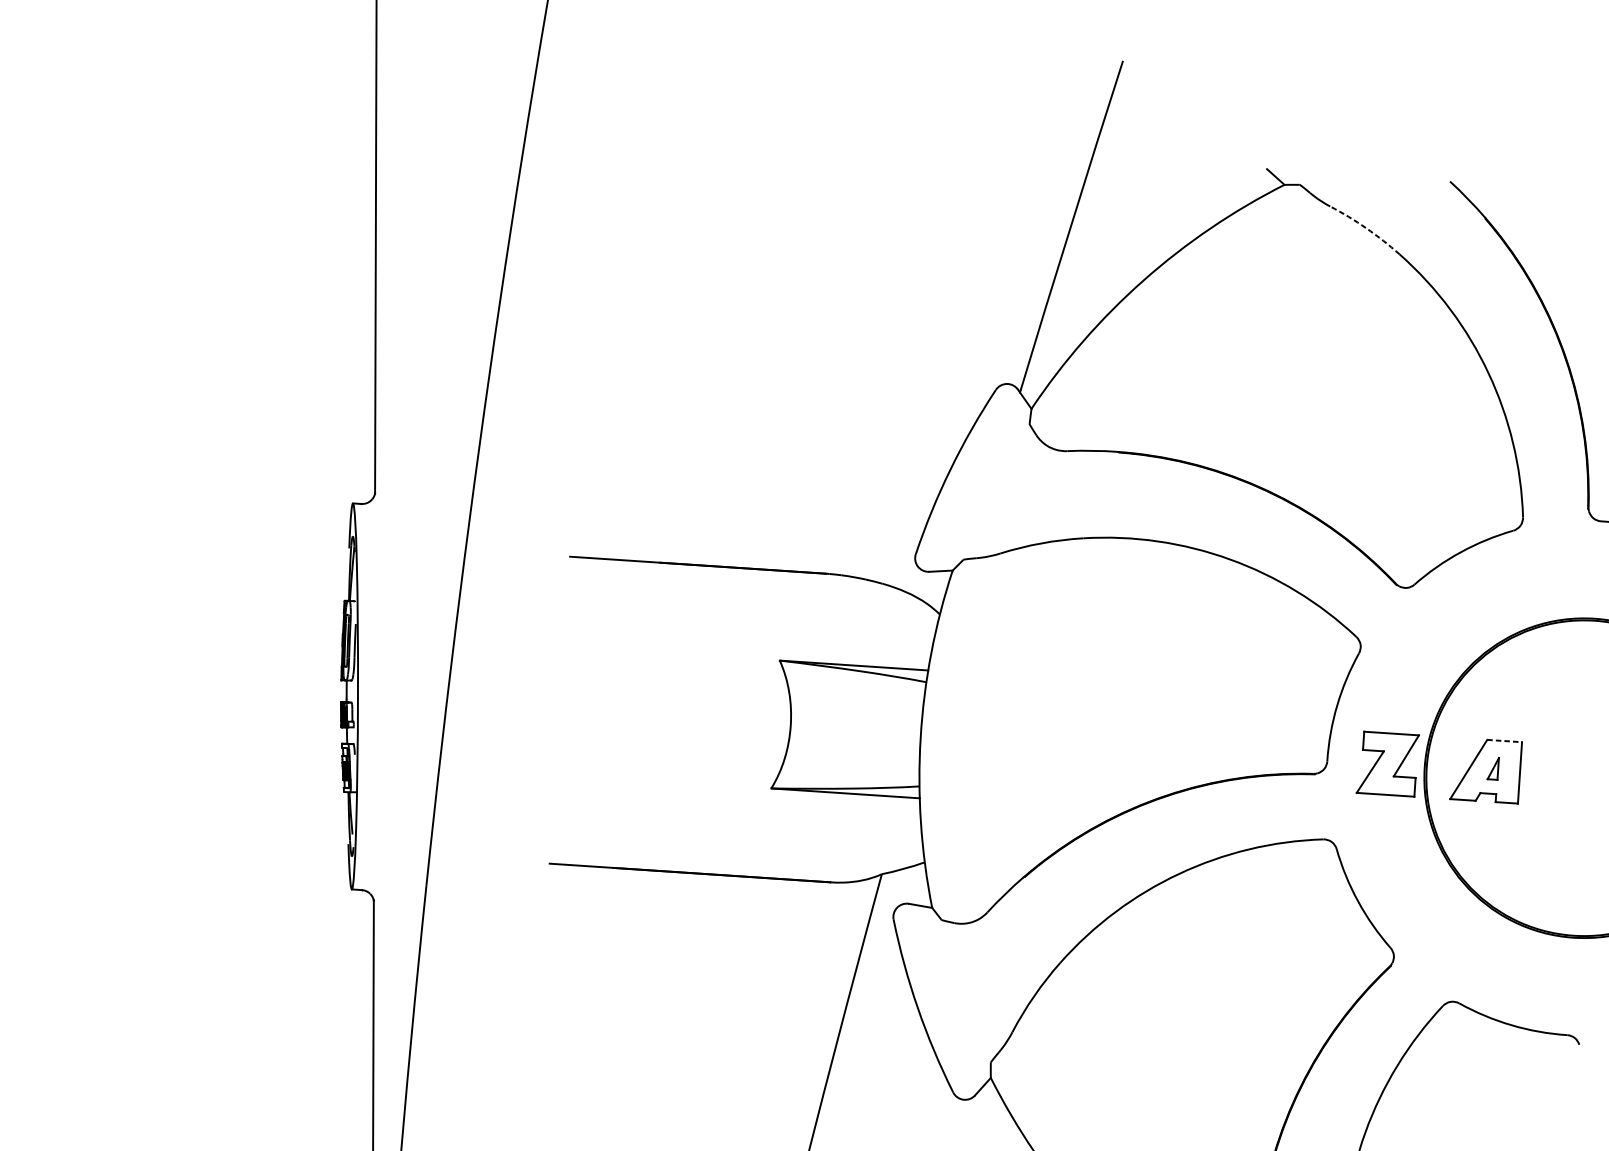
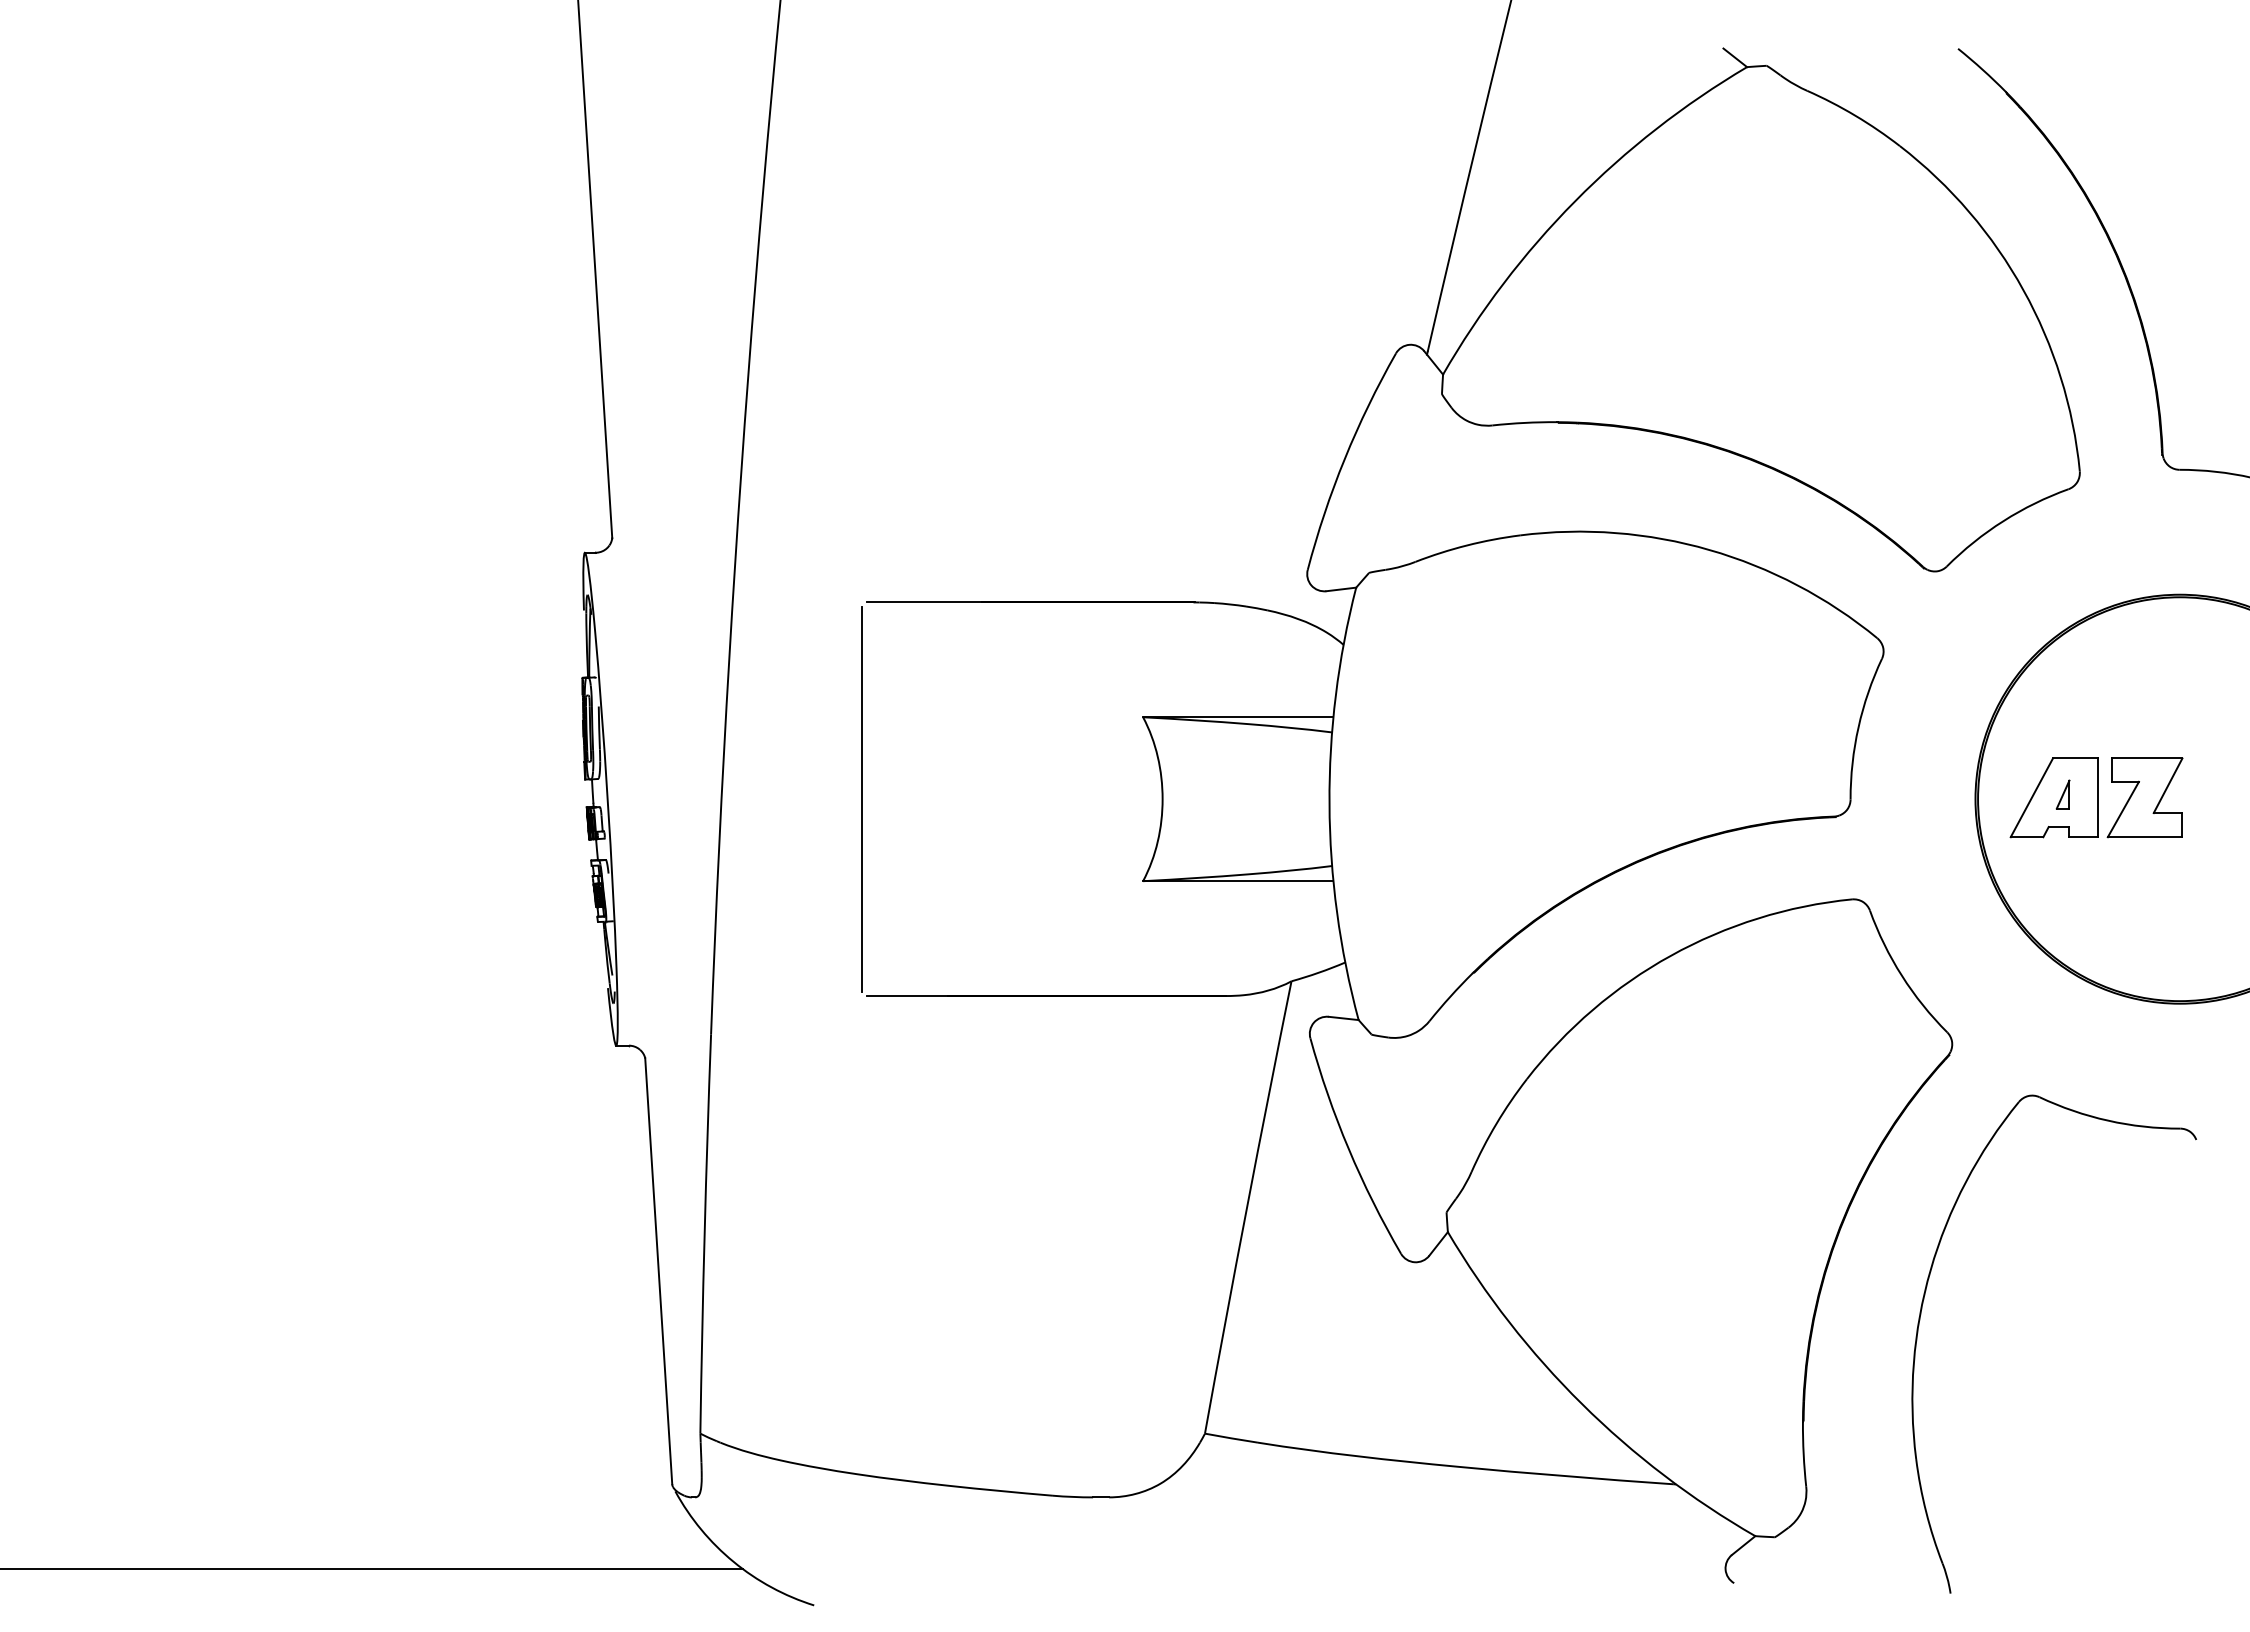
arc: (1366, 228) -> (1855, 115), dashed -> solid
line: (556, 709) -> (862, 798), added
line: (1504, 741) -> (2075, 758), dashed -> solid
part: (1387, 763) -> (2144, 797), moved

